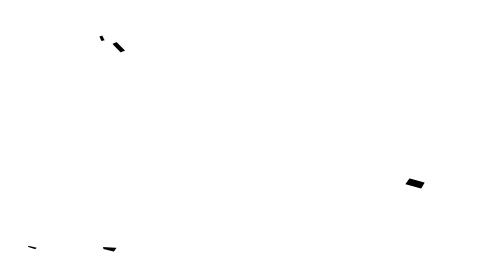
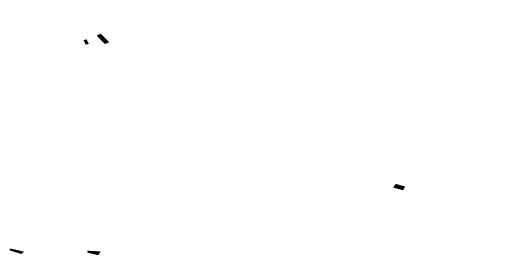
part: (118, 46) -> (102, 38), moved
part: (414, 182) -> (398, 186), size x0.62
part: (32, 246) -> (16, 250), size x1.67

